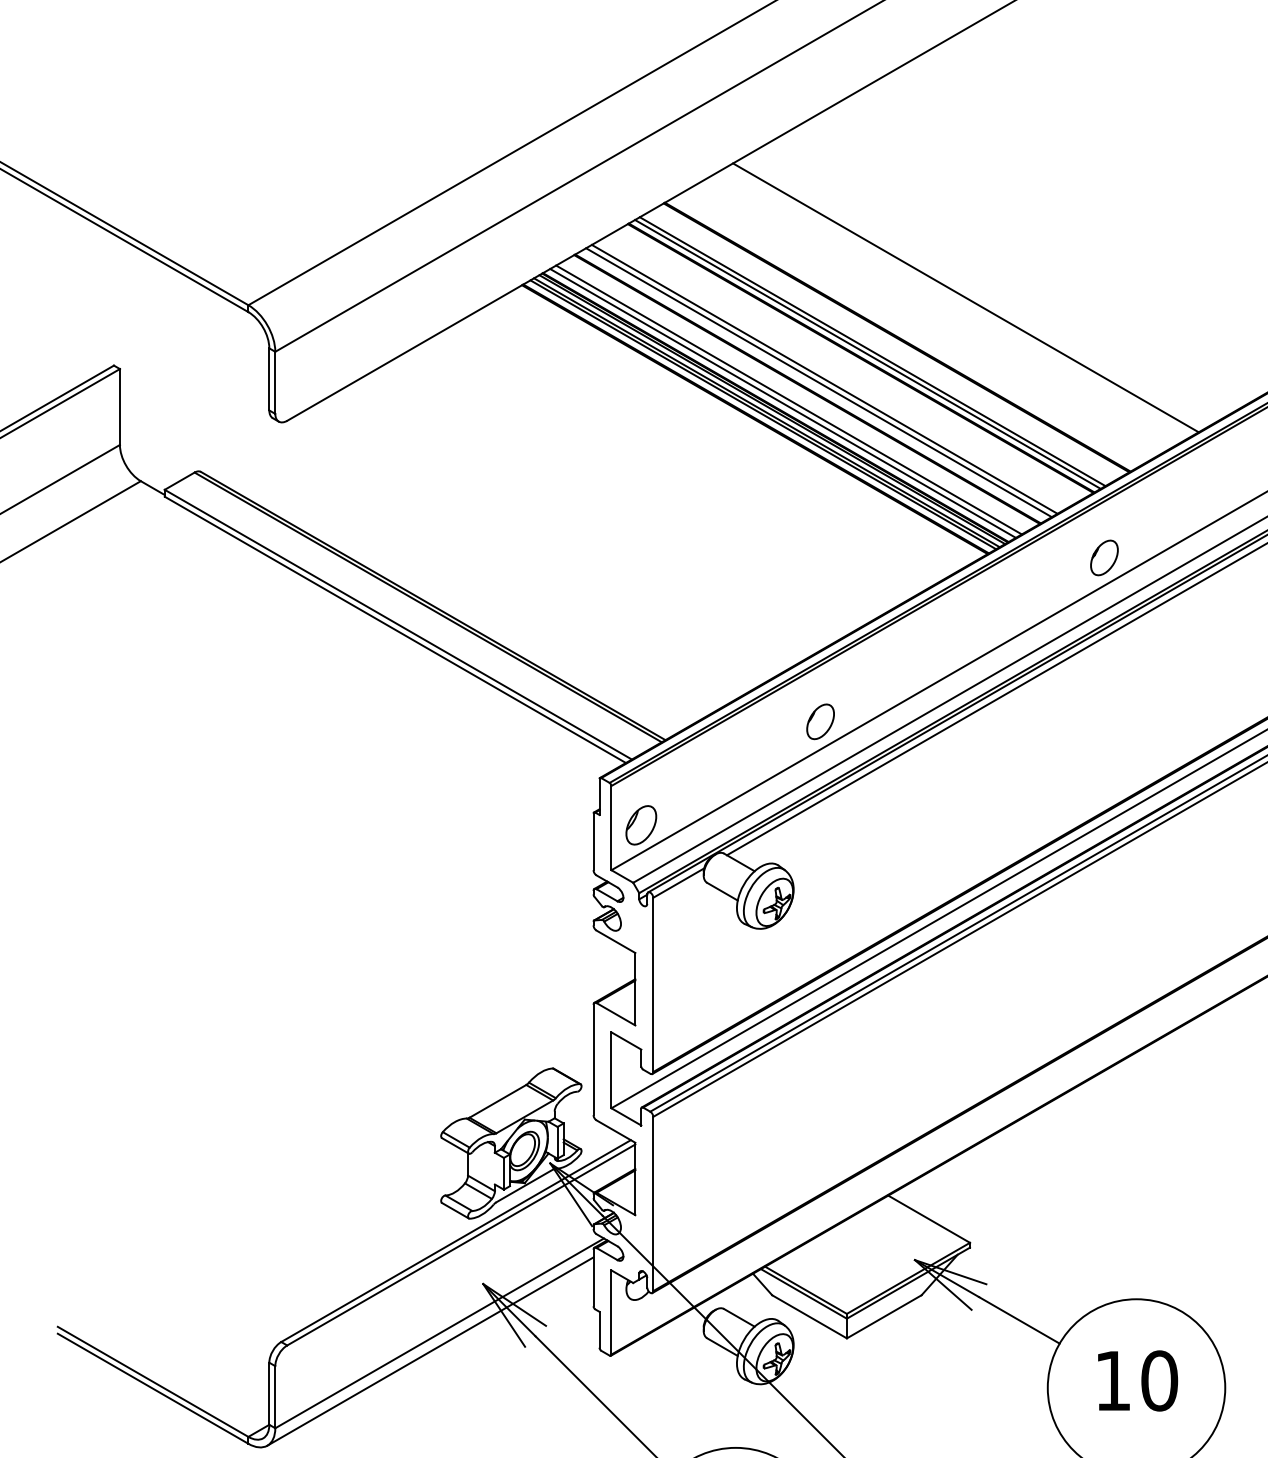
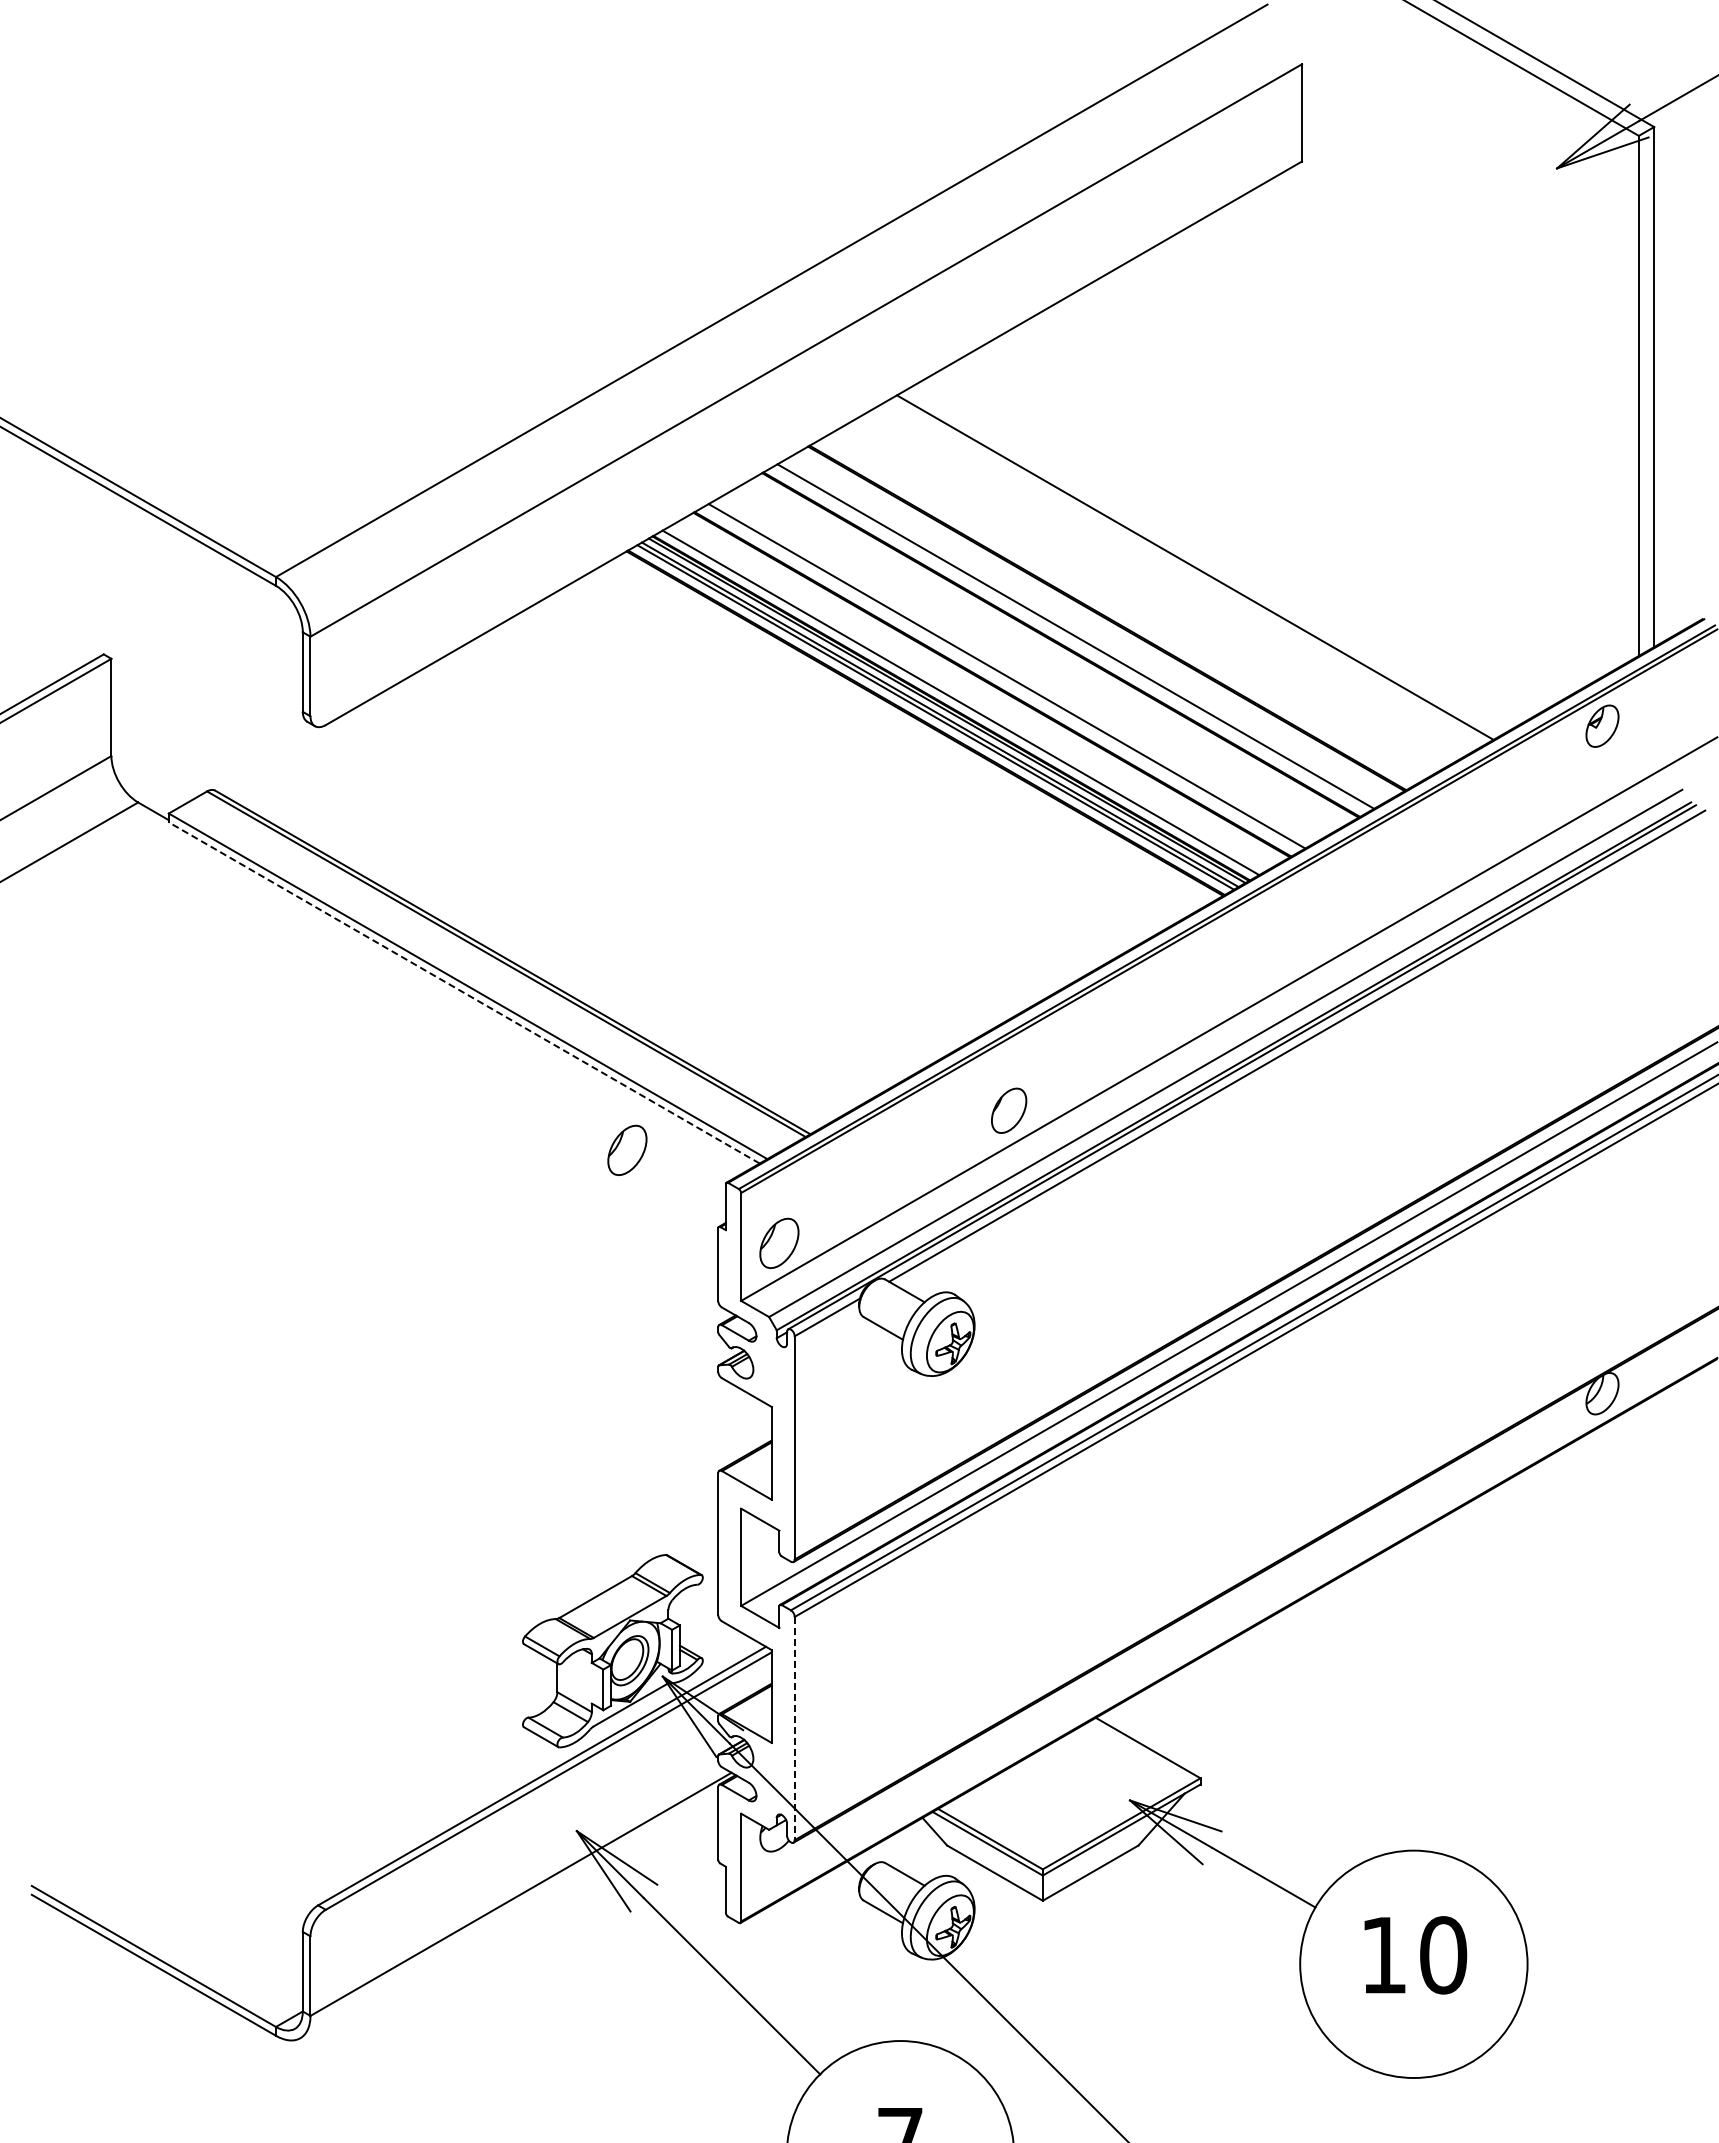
line: (867, 353) -> (1069, 639), removed
line: (824, 378) -> (1014, 671), removed
line: (788, 400) -> (968, 698), removed
part: (1104, 557) -> (1372, 900), removed
line: (394, 629) -> (463, 992), solid -> dashed
part: (522, 752) -> (627, 1150), added
line: (653, 1203) -> (794, 1728), solid -> dashed
line: (430, 1351) -> (509, 1917), removed

